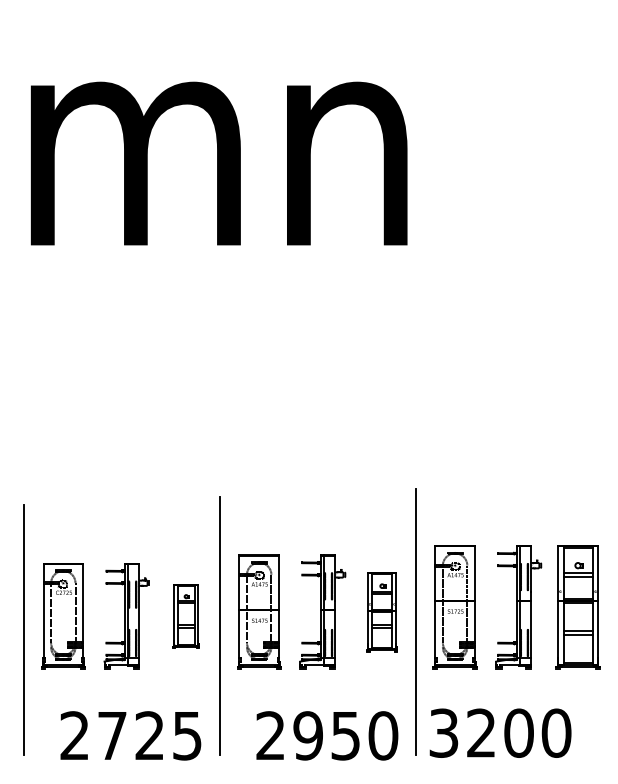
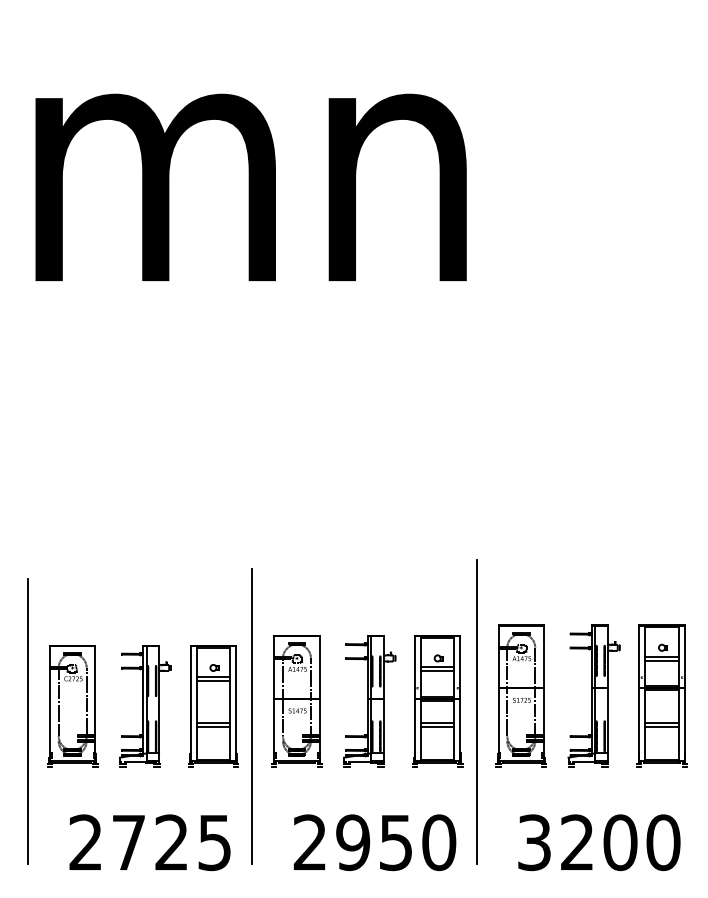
part: (381, 612) -> (437, 701), size x1.43
part: (186, 616) -> (213, 706), size x1.67
text: (500, 733) -> (599, 842), moved

